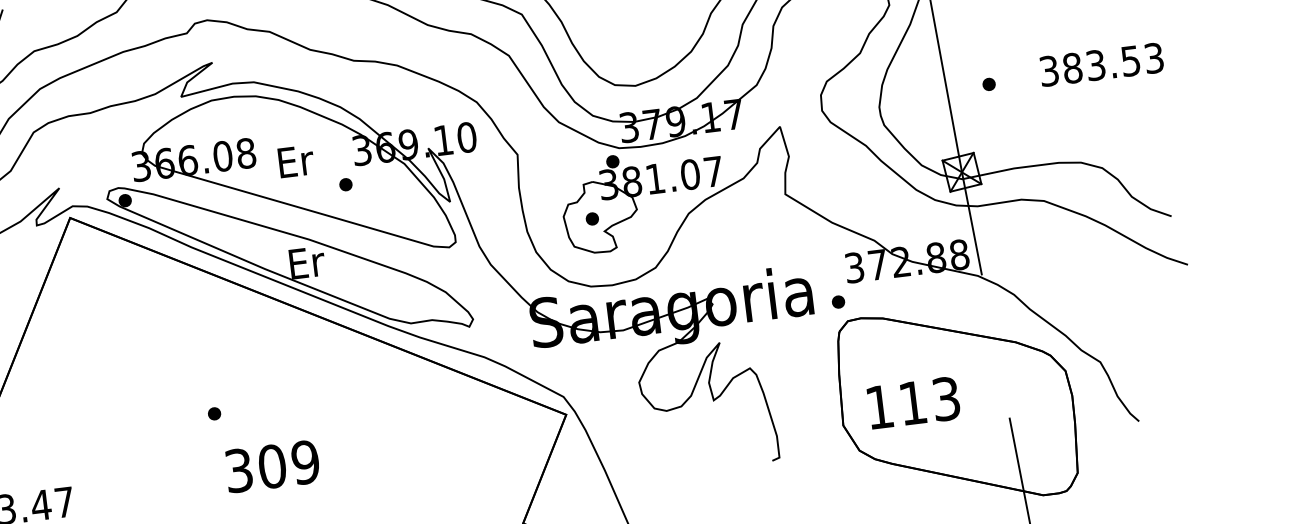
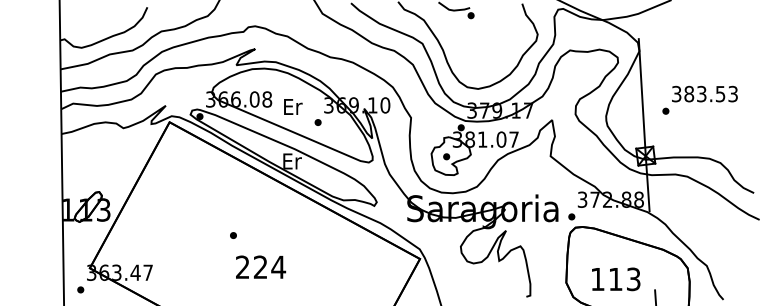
text: (1100, 63) -> (704, 93), moved
text: (914, 403) -> (616, 279), moved
text: (273, 466) -> (261, 267), 309 -> 224

